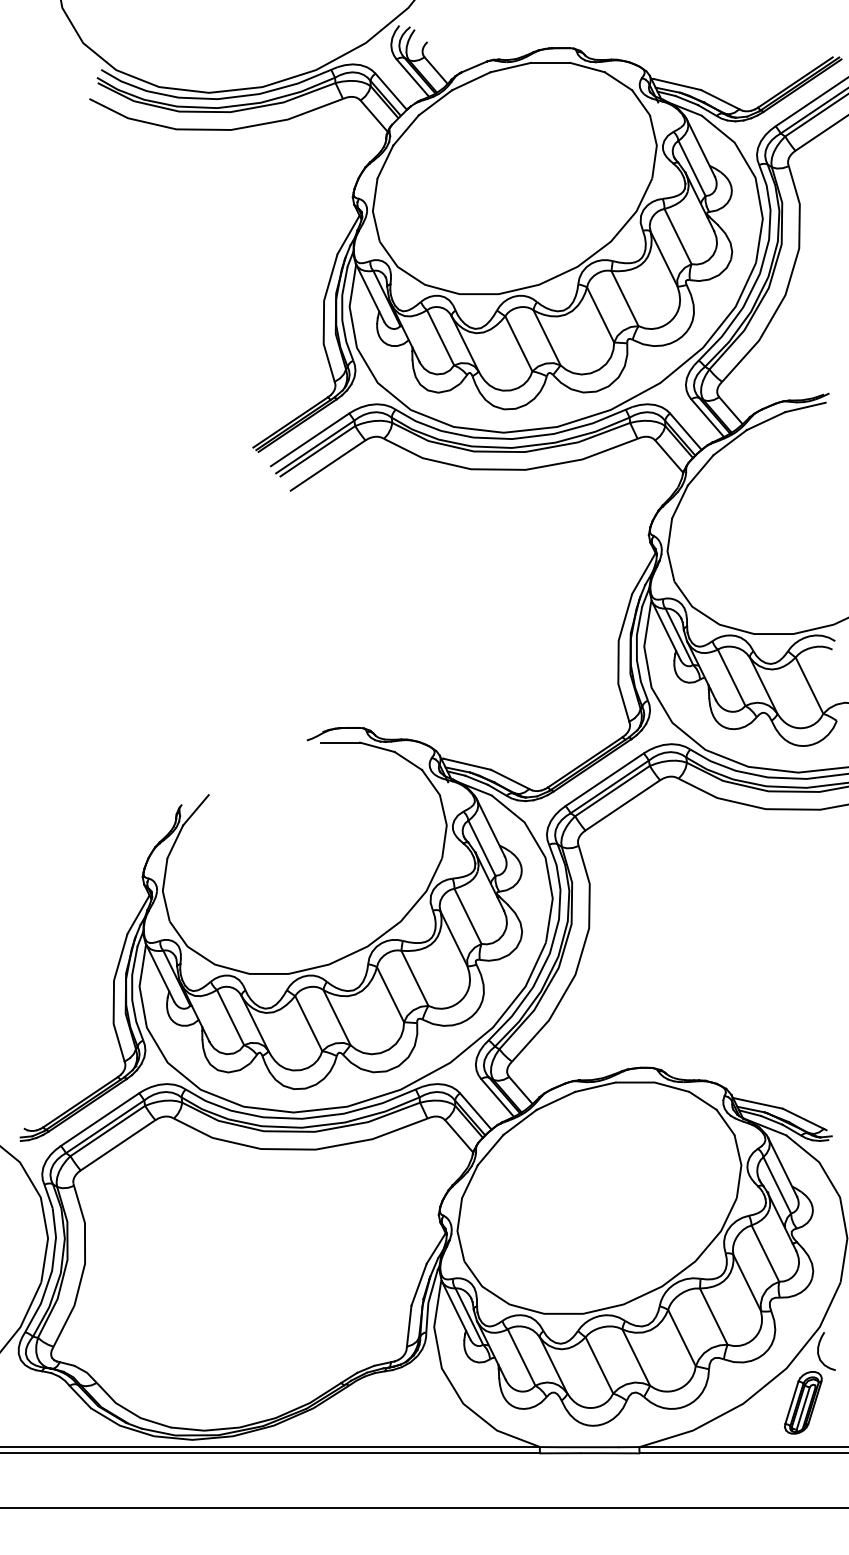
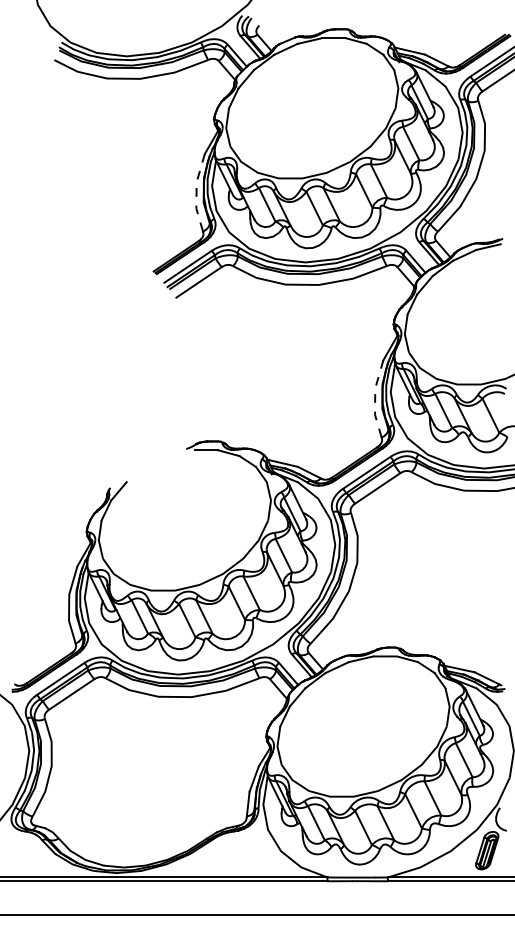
line: (323, 318) -> (196, 193), solid -> dashed
line: (619, 658) -> (375, 399), solid -> dashed

